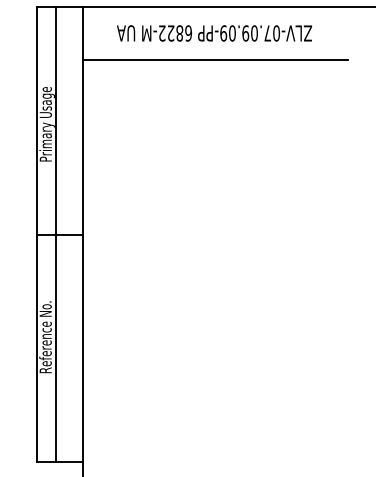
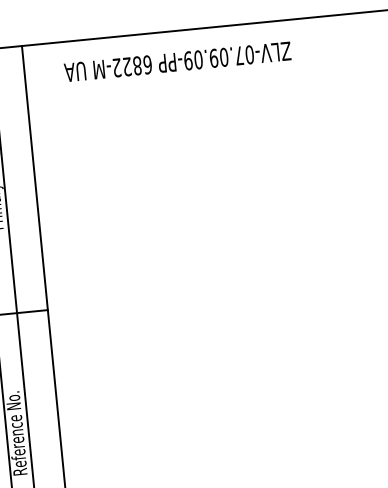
line: (215, 59) -> (181, 92), removed

